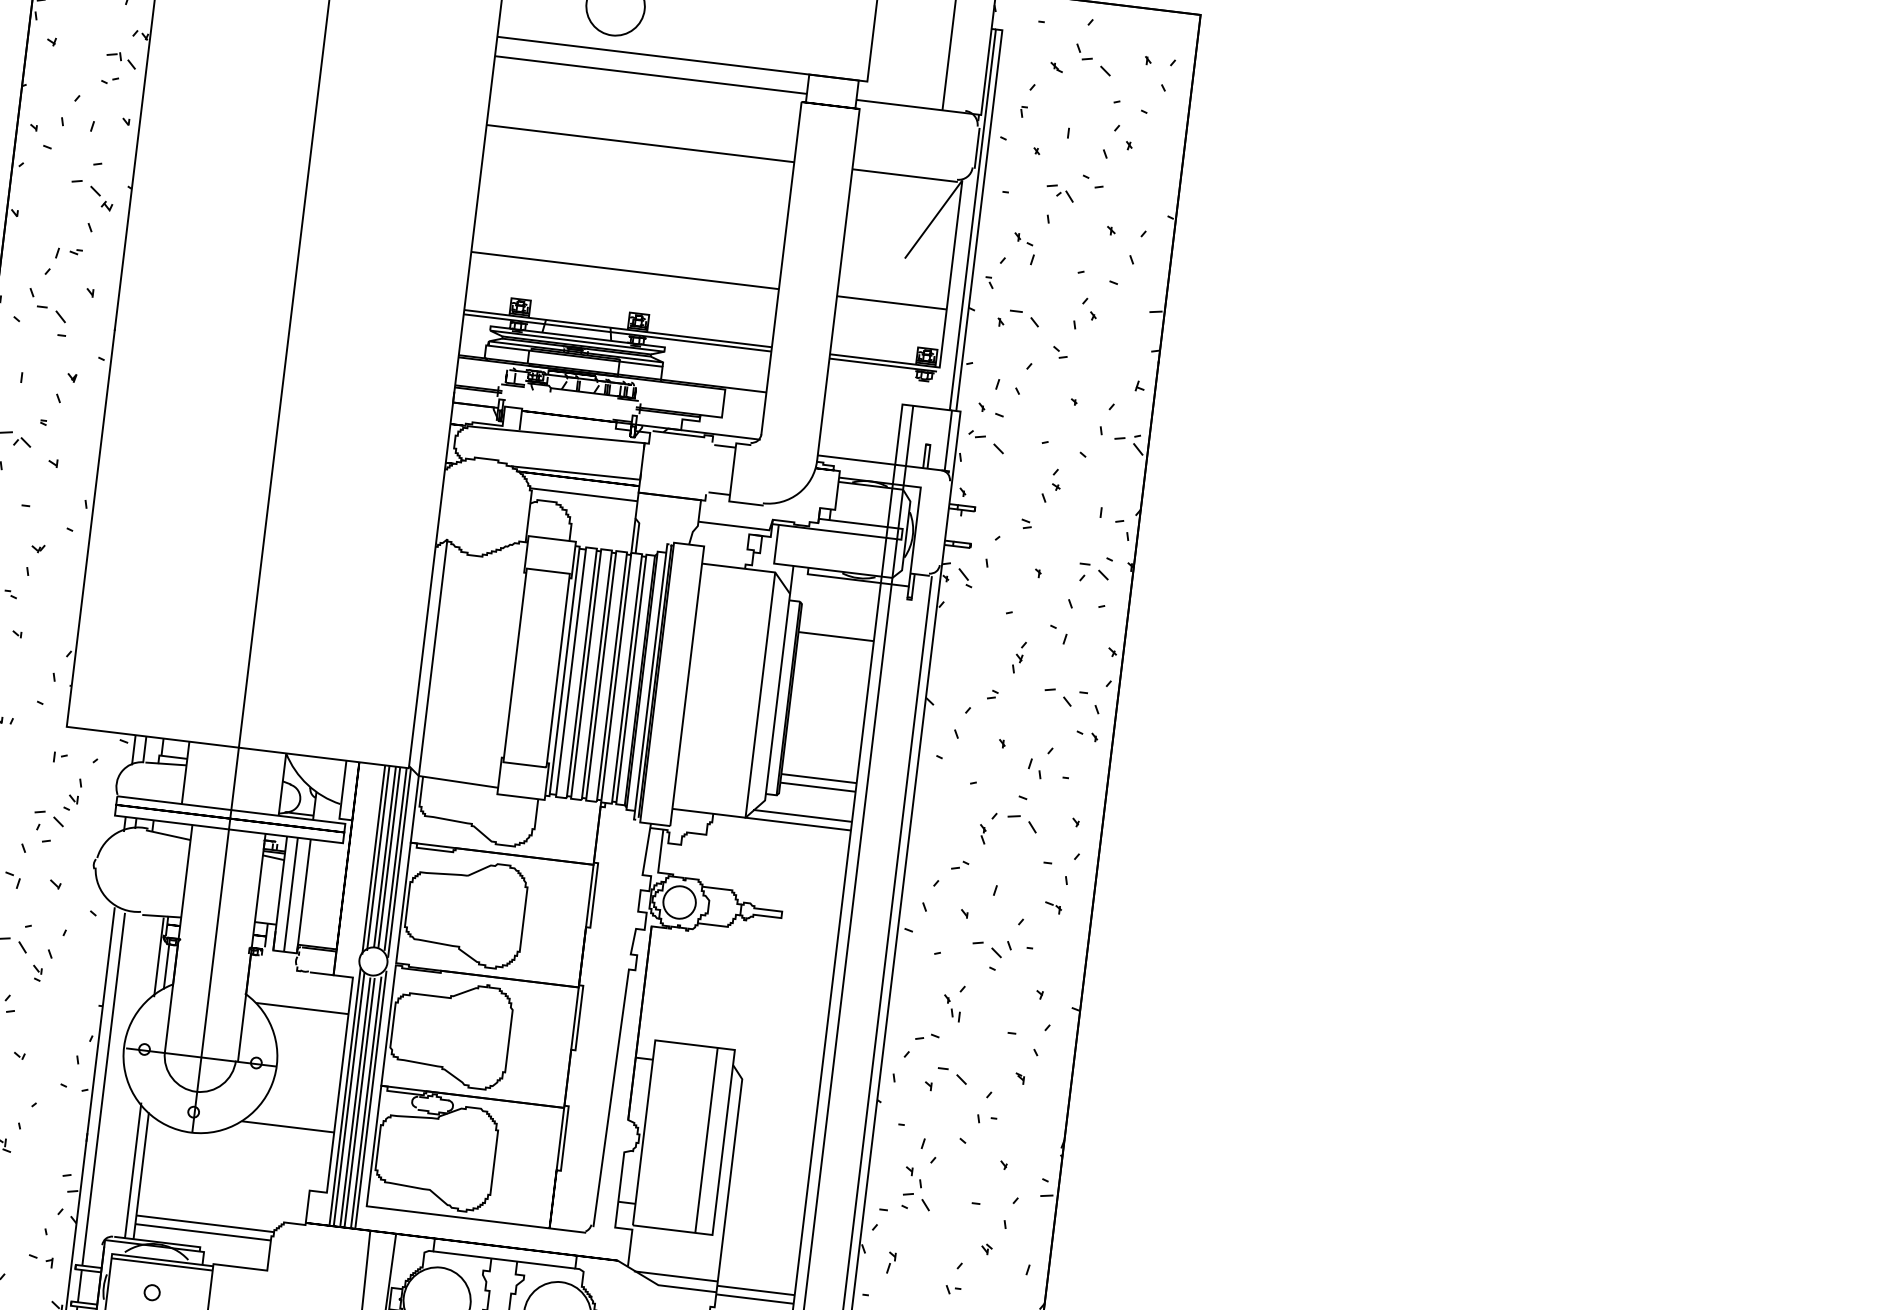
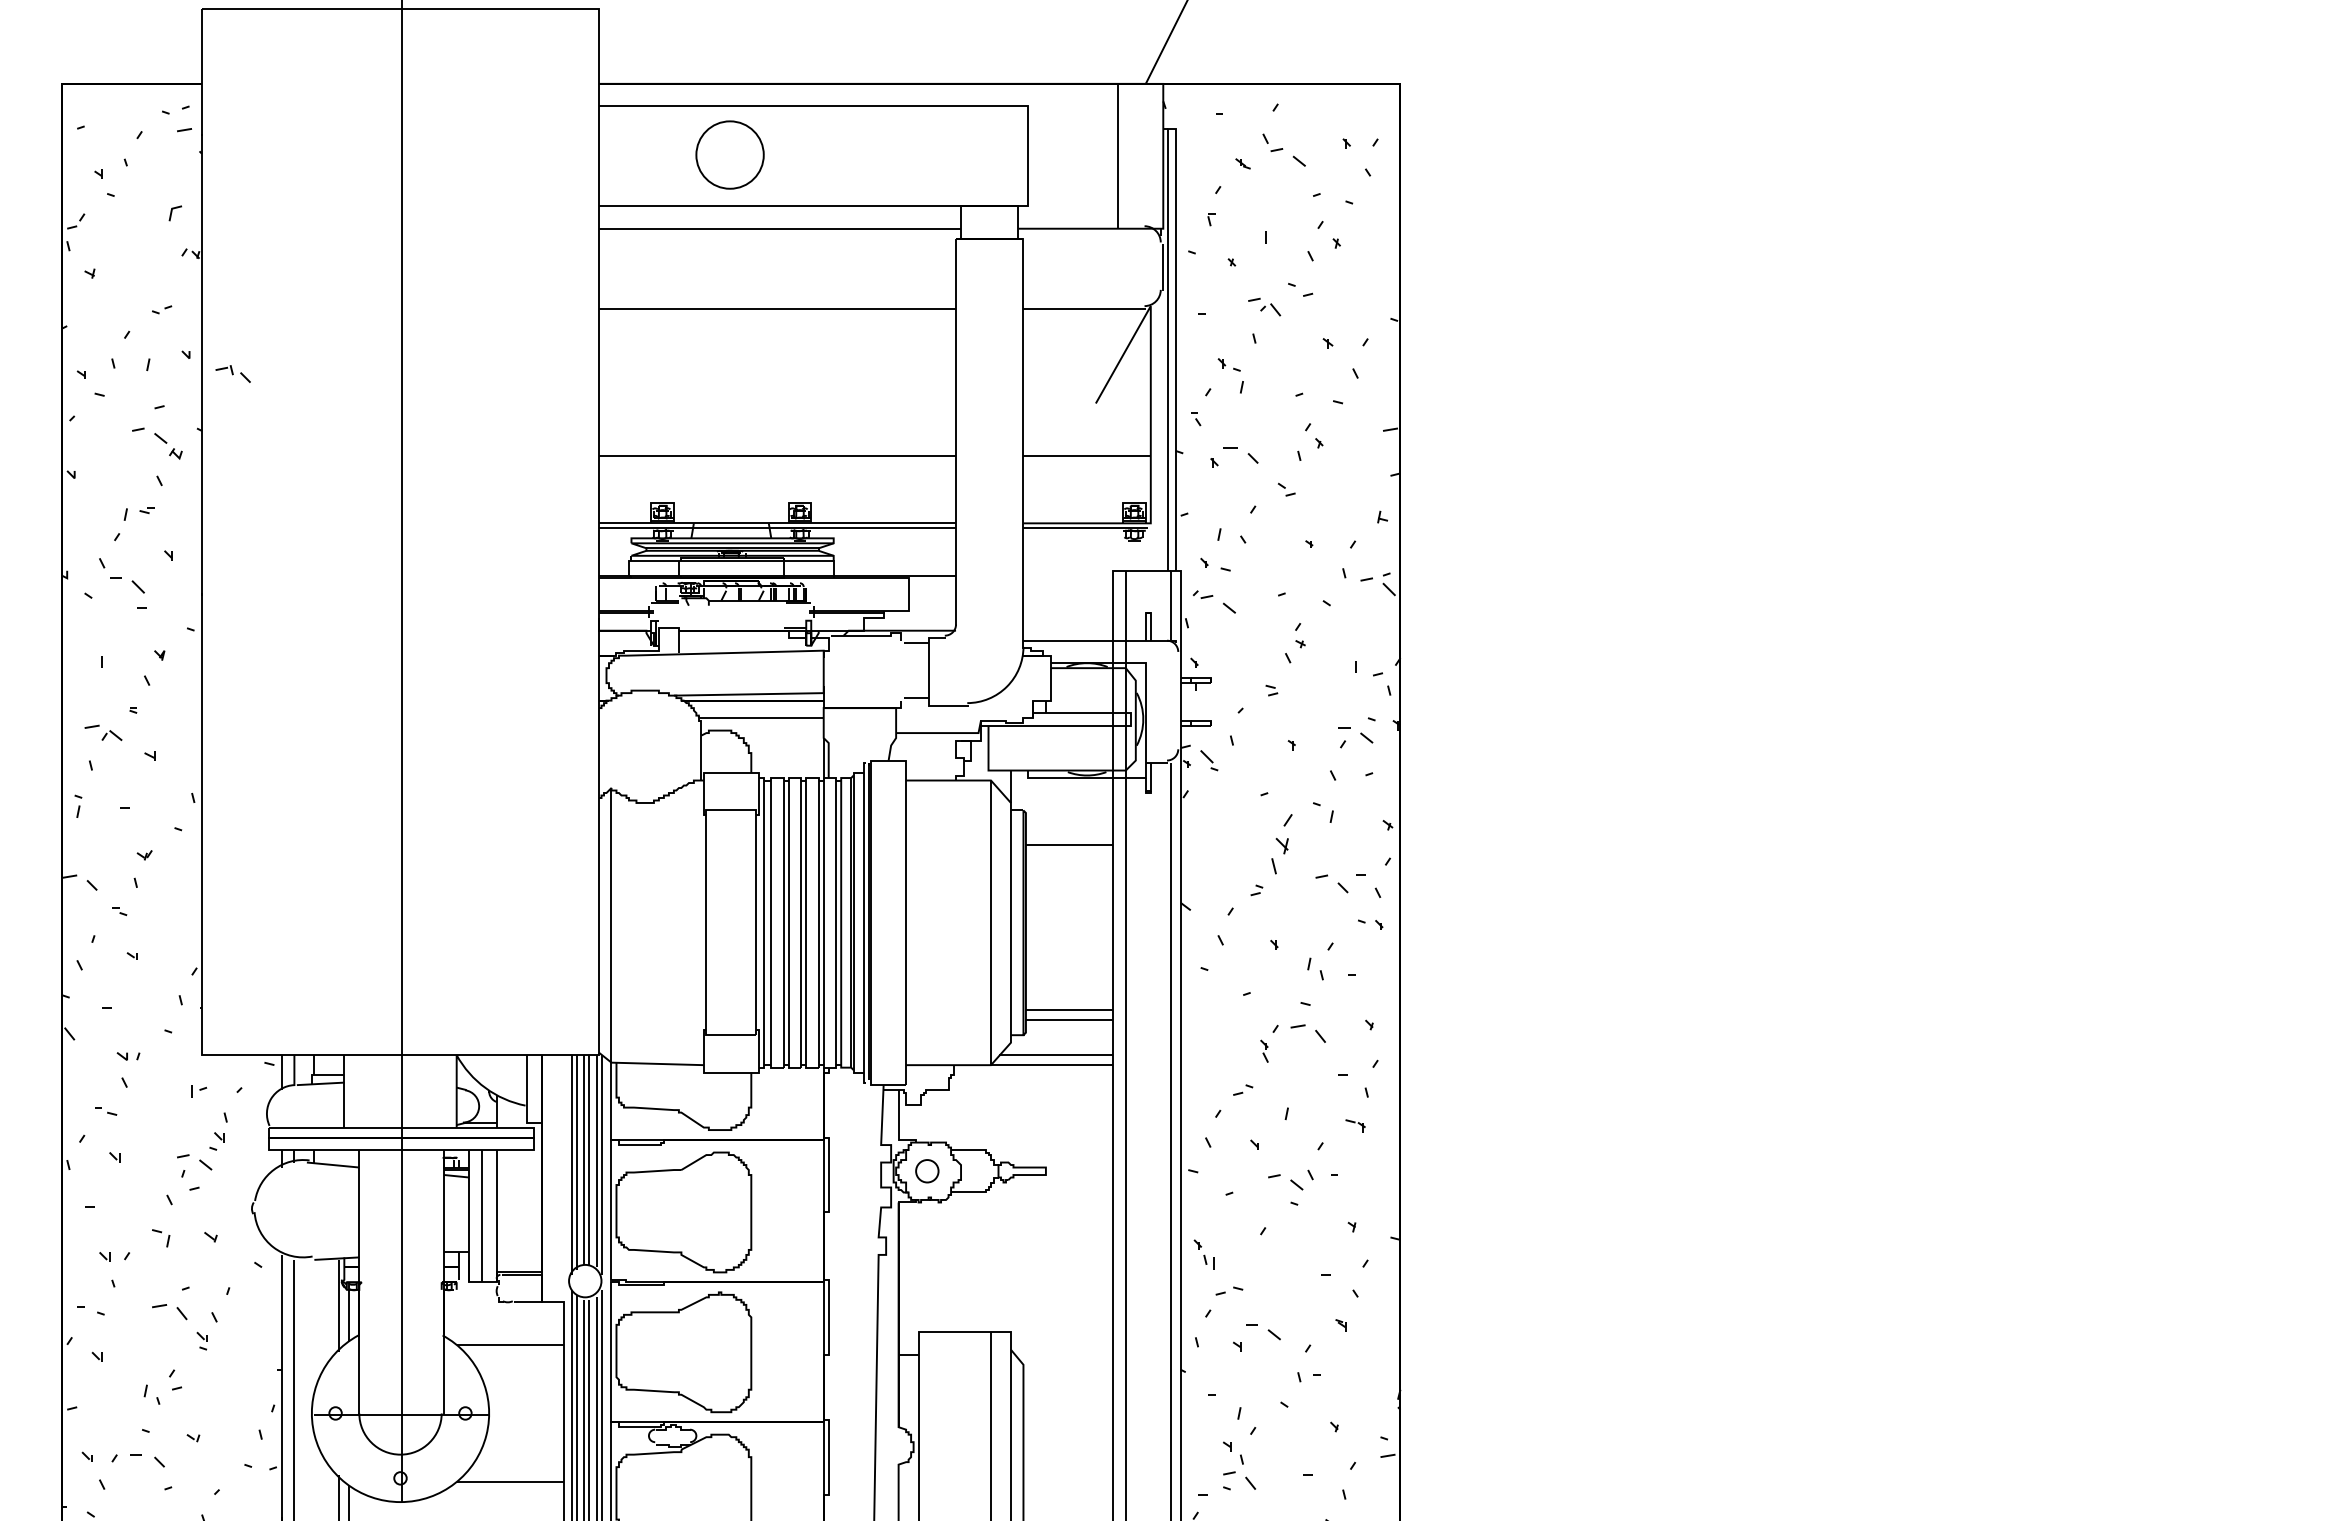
part: (120, 59) -> (232, 373), moved
part: (1018, 657) -> (1281, 843), size x1.6
circle: (679, 901) -> (927, 1170), size x0.6
part: (951, 1008) -> (1203, 1254), moved

